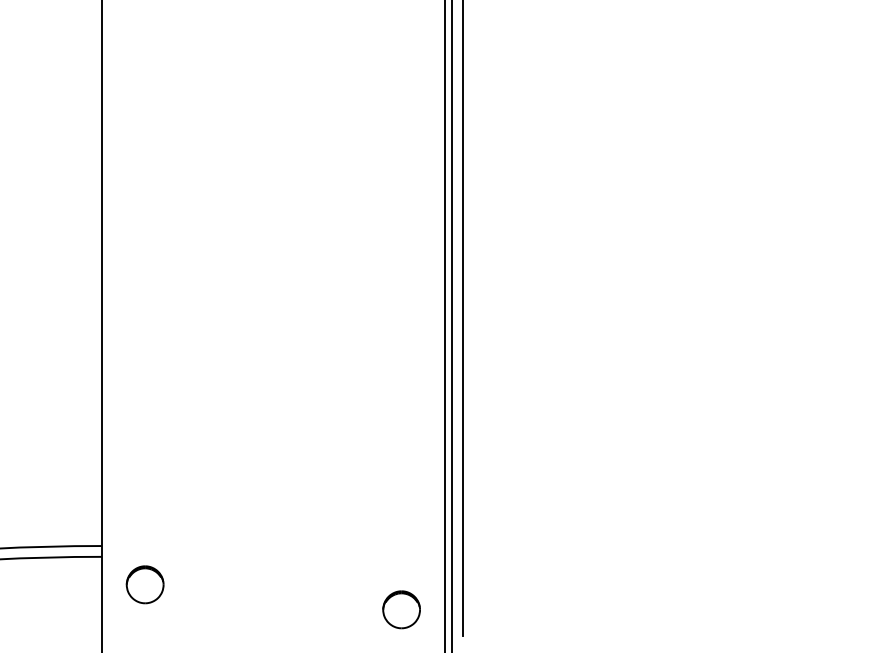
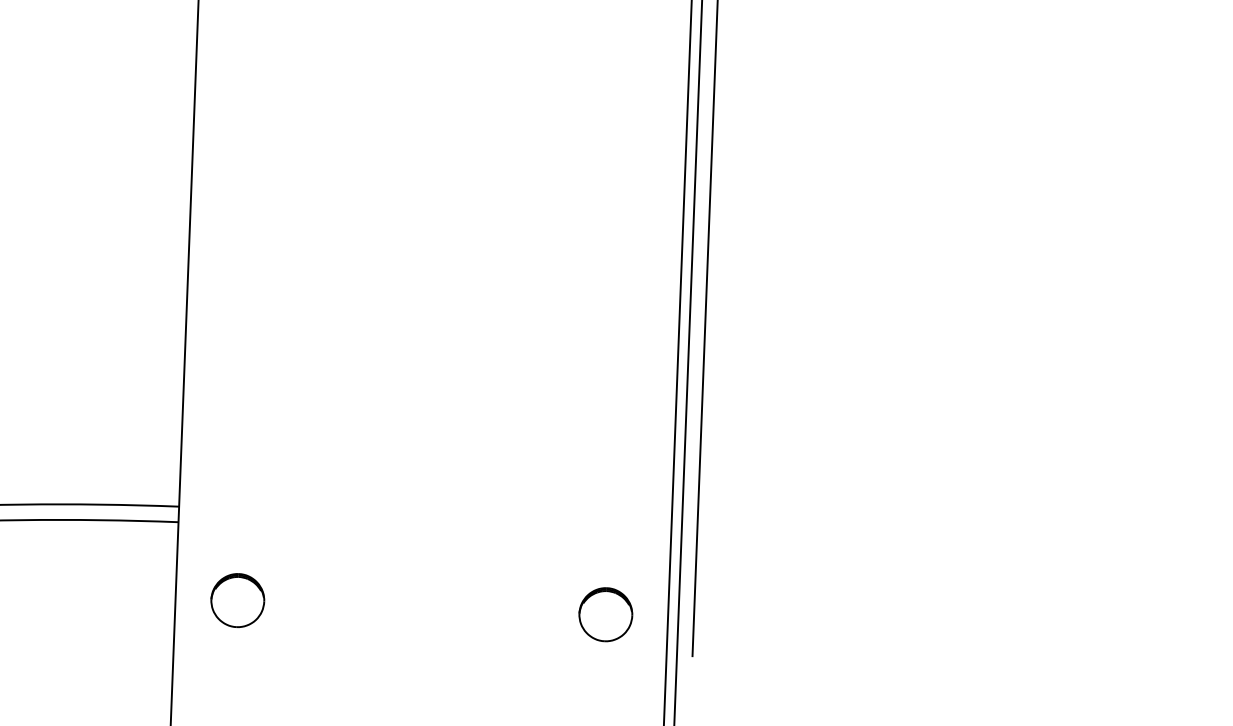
part: (144, 584) -> (236, 600), moved

